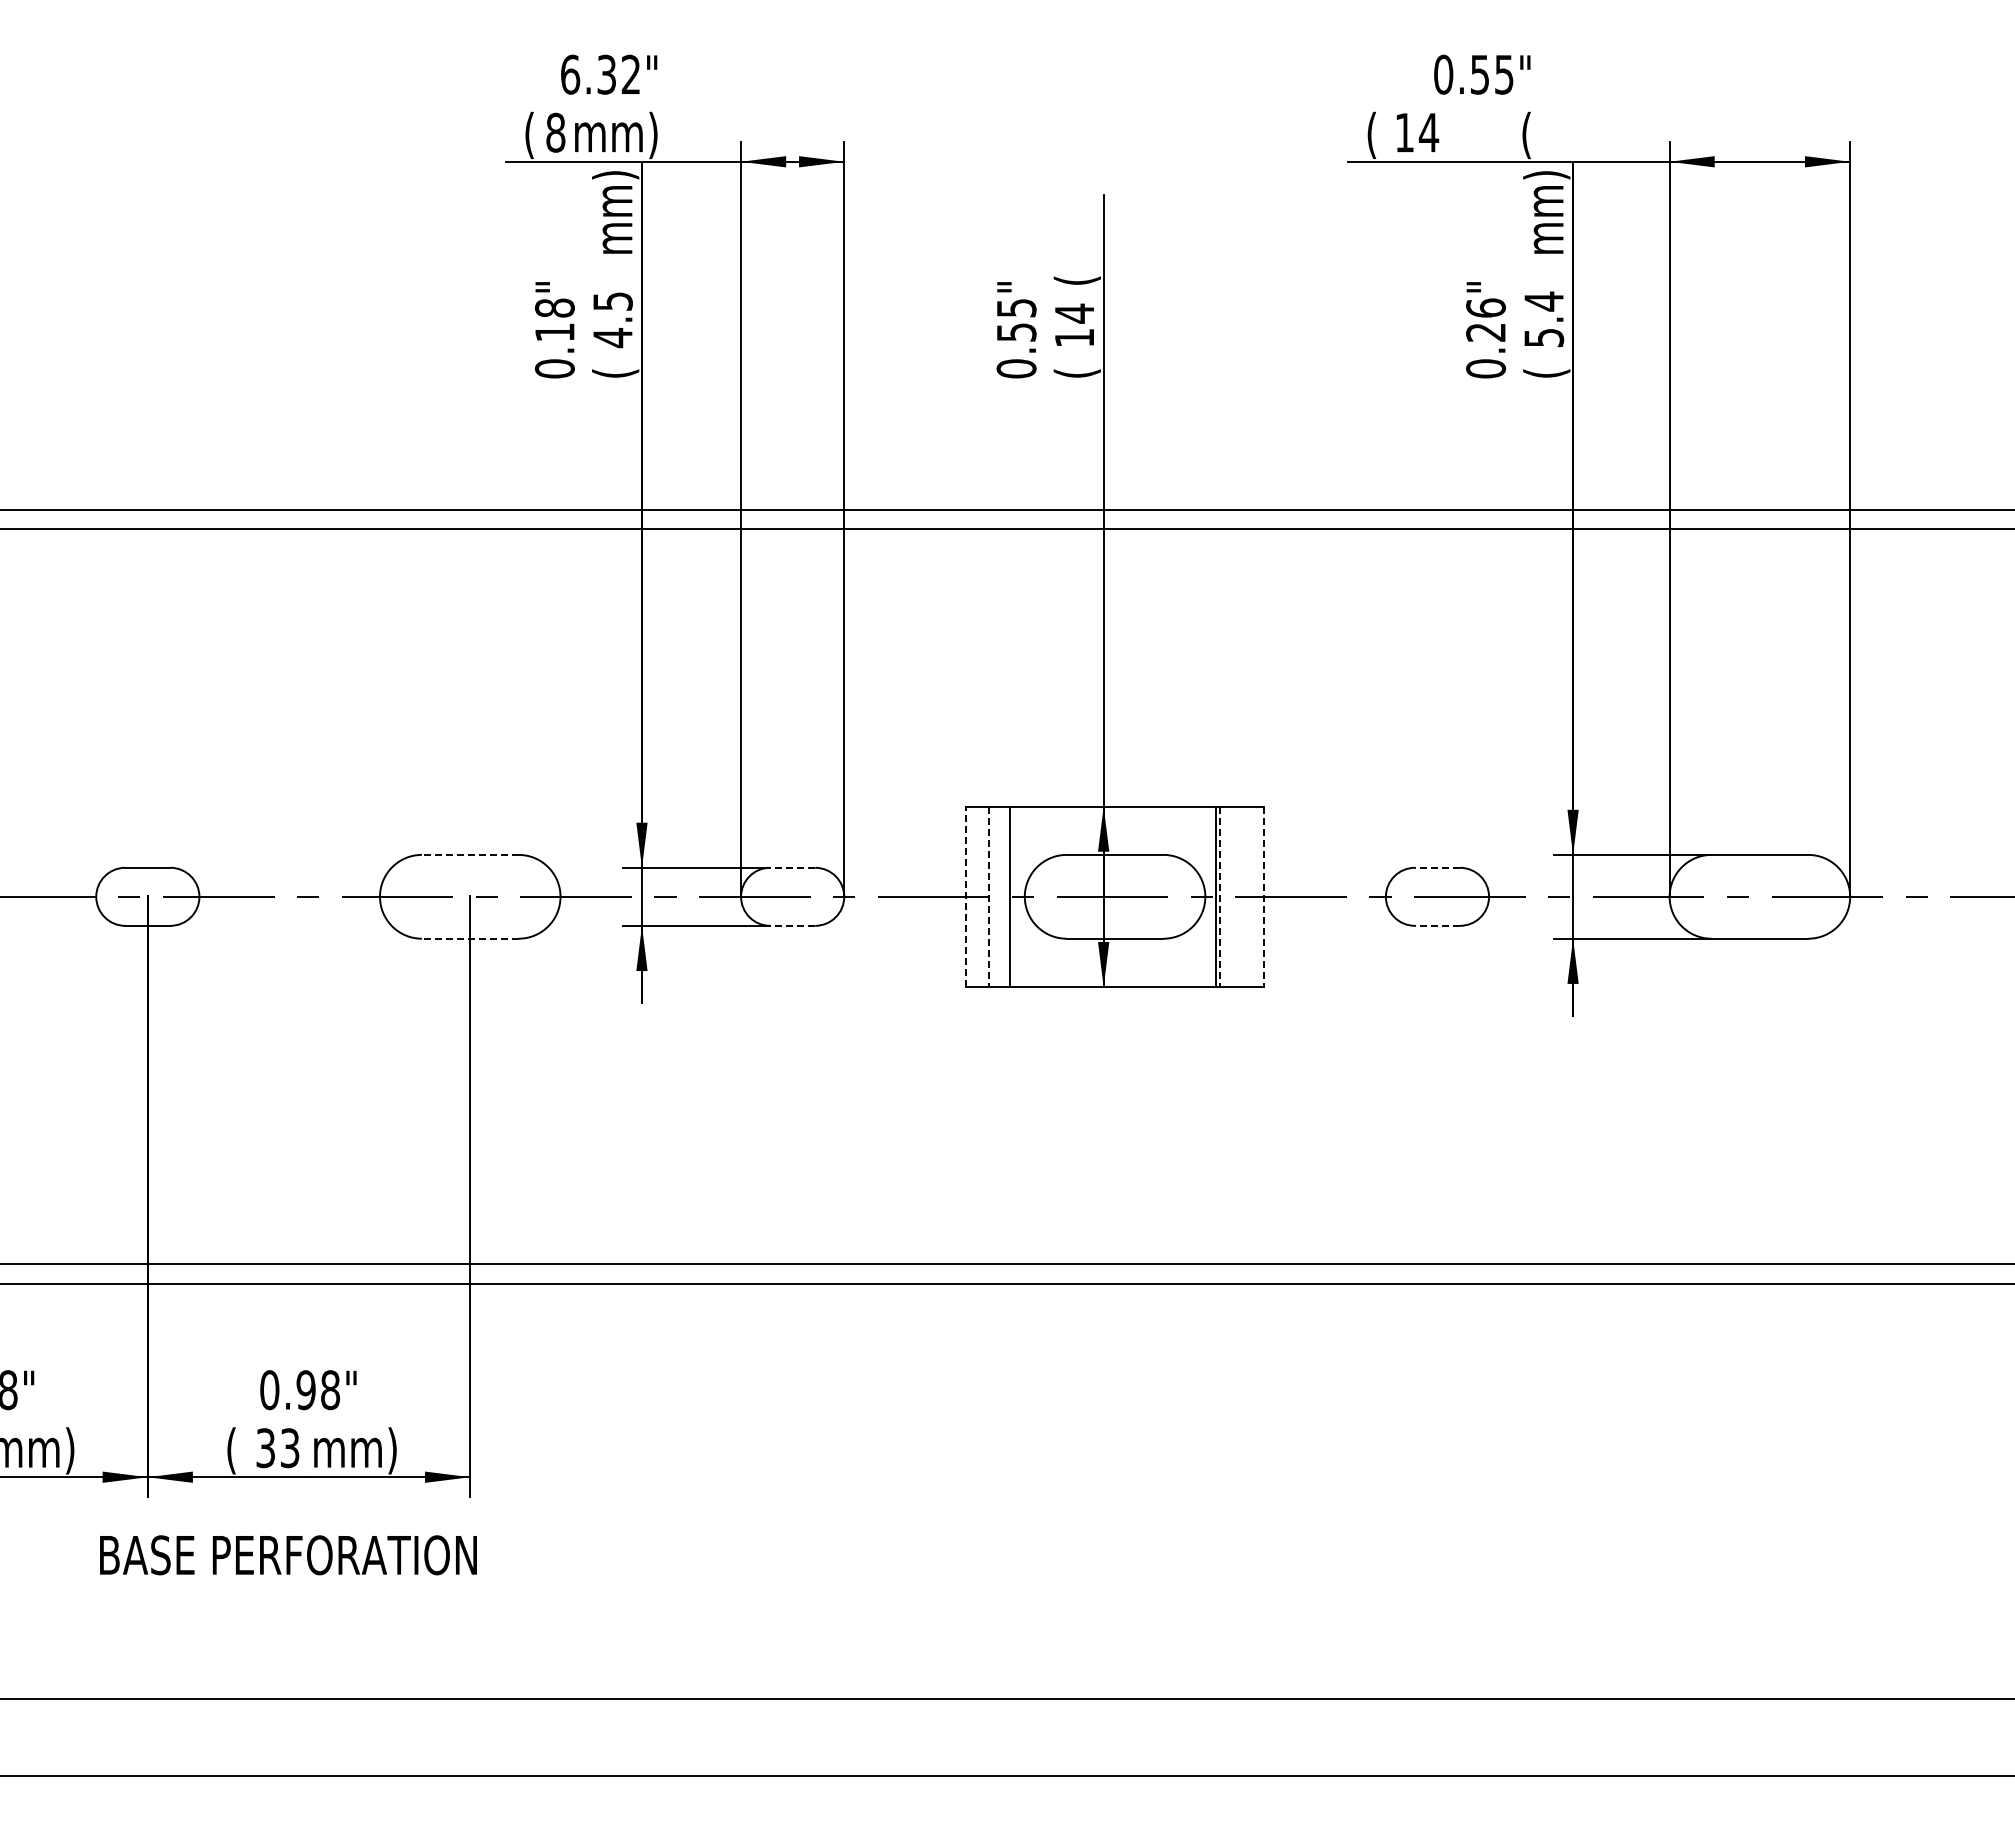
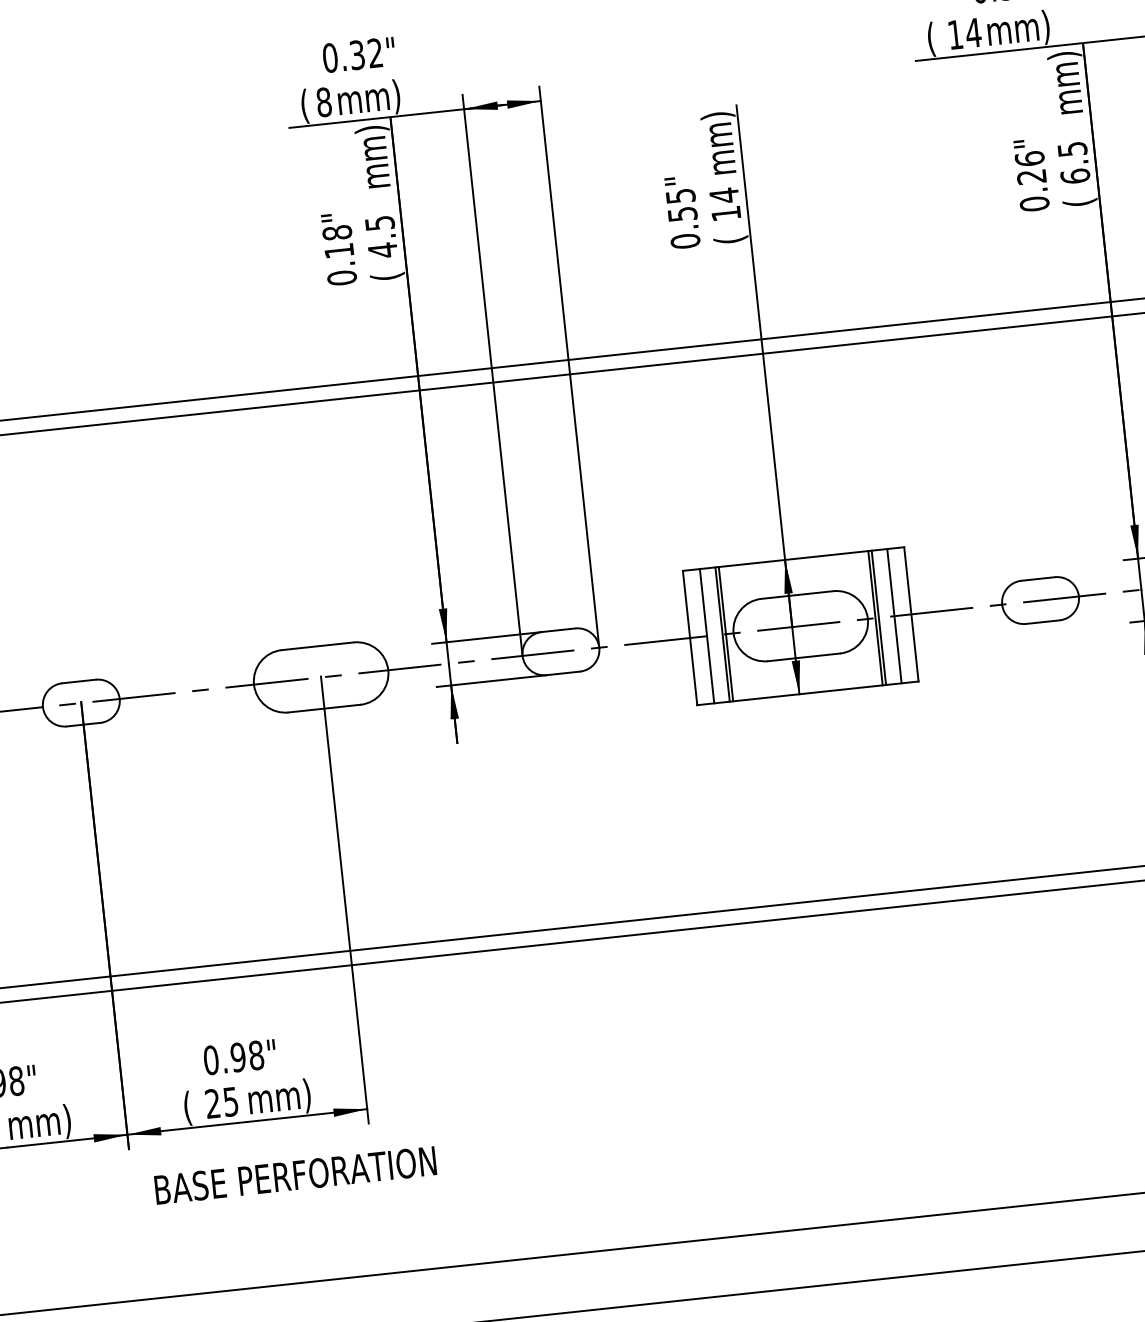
text: (570, 74) -> (330, 57), 6.32" -> 0.32"
text: (1489, 135) -> (1018, 30), ( -> mm)
text: (1076, 243) -> (720, 143), ( -> mm)
text: (1544, 319) -> (1074, 162), 5.4 -> 6.5
line: (469, 854) -> (317, 646), dashed -> solid
line: (792, 867) -> (558, 630), dashed -> solid
line: (1437, 867) -> (1038, 578), dashed -> solid
line: (966, 896) -> (690, 637), dashed -> solid
line: (1014, 896) -> (725, 633), added
line: (1241, 896) -> (894, 615), added
line: (989, 897) -> (707, 636), dashed -> solid
line: (1220, 897) -> (879, 618), dashed -> solid
line: (1263, 897) -> (911, 614), dashed -> solid
line: (792, 925) -> (563, 673), dashed -> solid
line: (1437, 925) -> (1042, 621), dashed -> solid
line: (469, 938) -> (323, 708), dashed -> solid
text: (277, 1448) -> (221, 1103), 33 -> 25
text: (288, 1555) -> (295, 1175), moved

